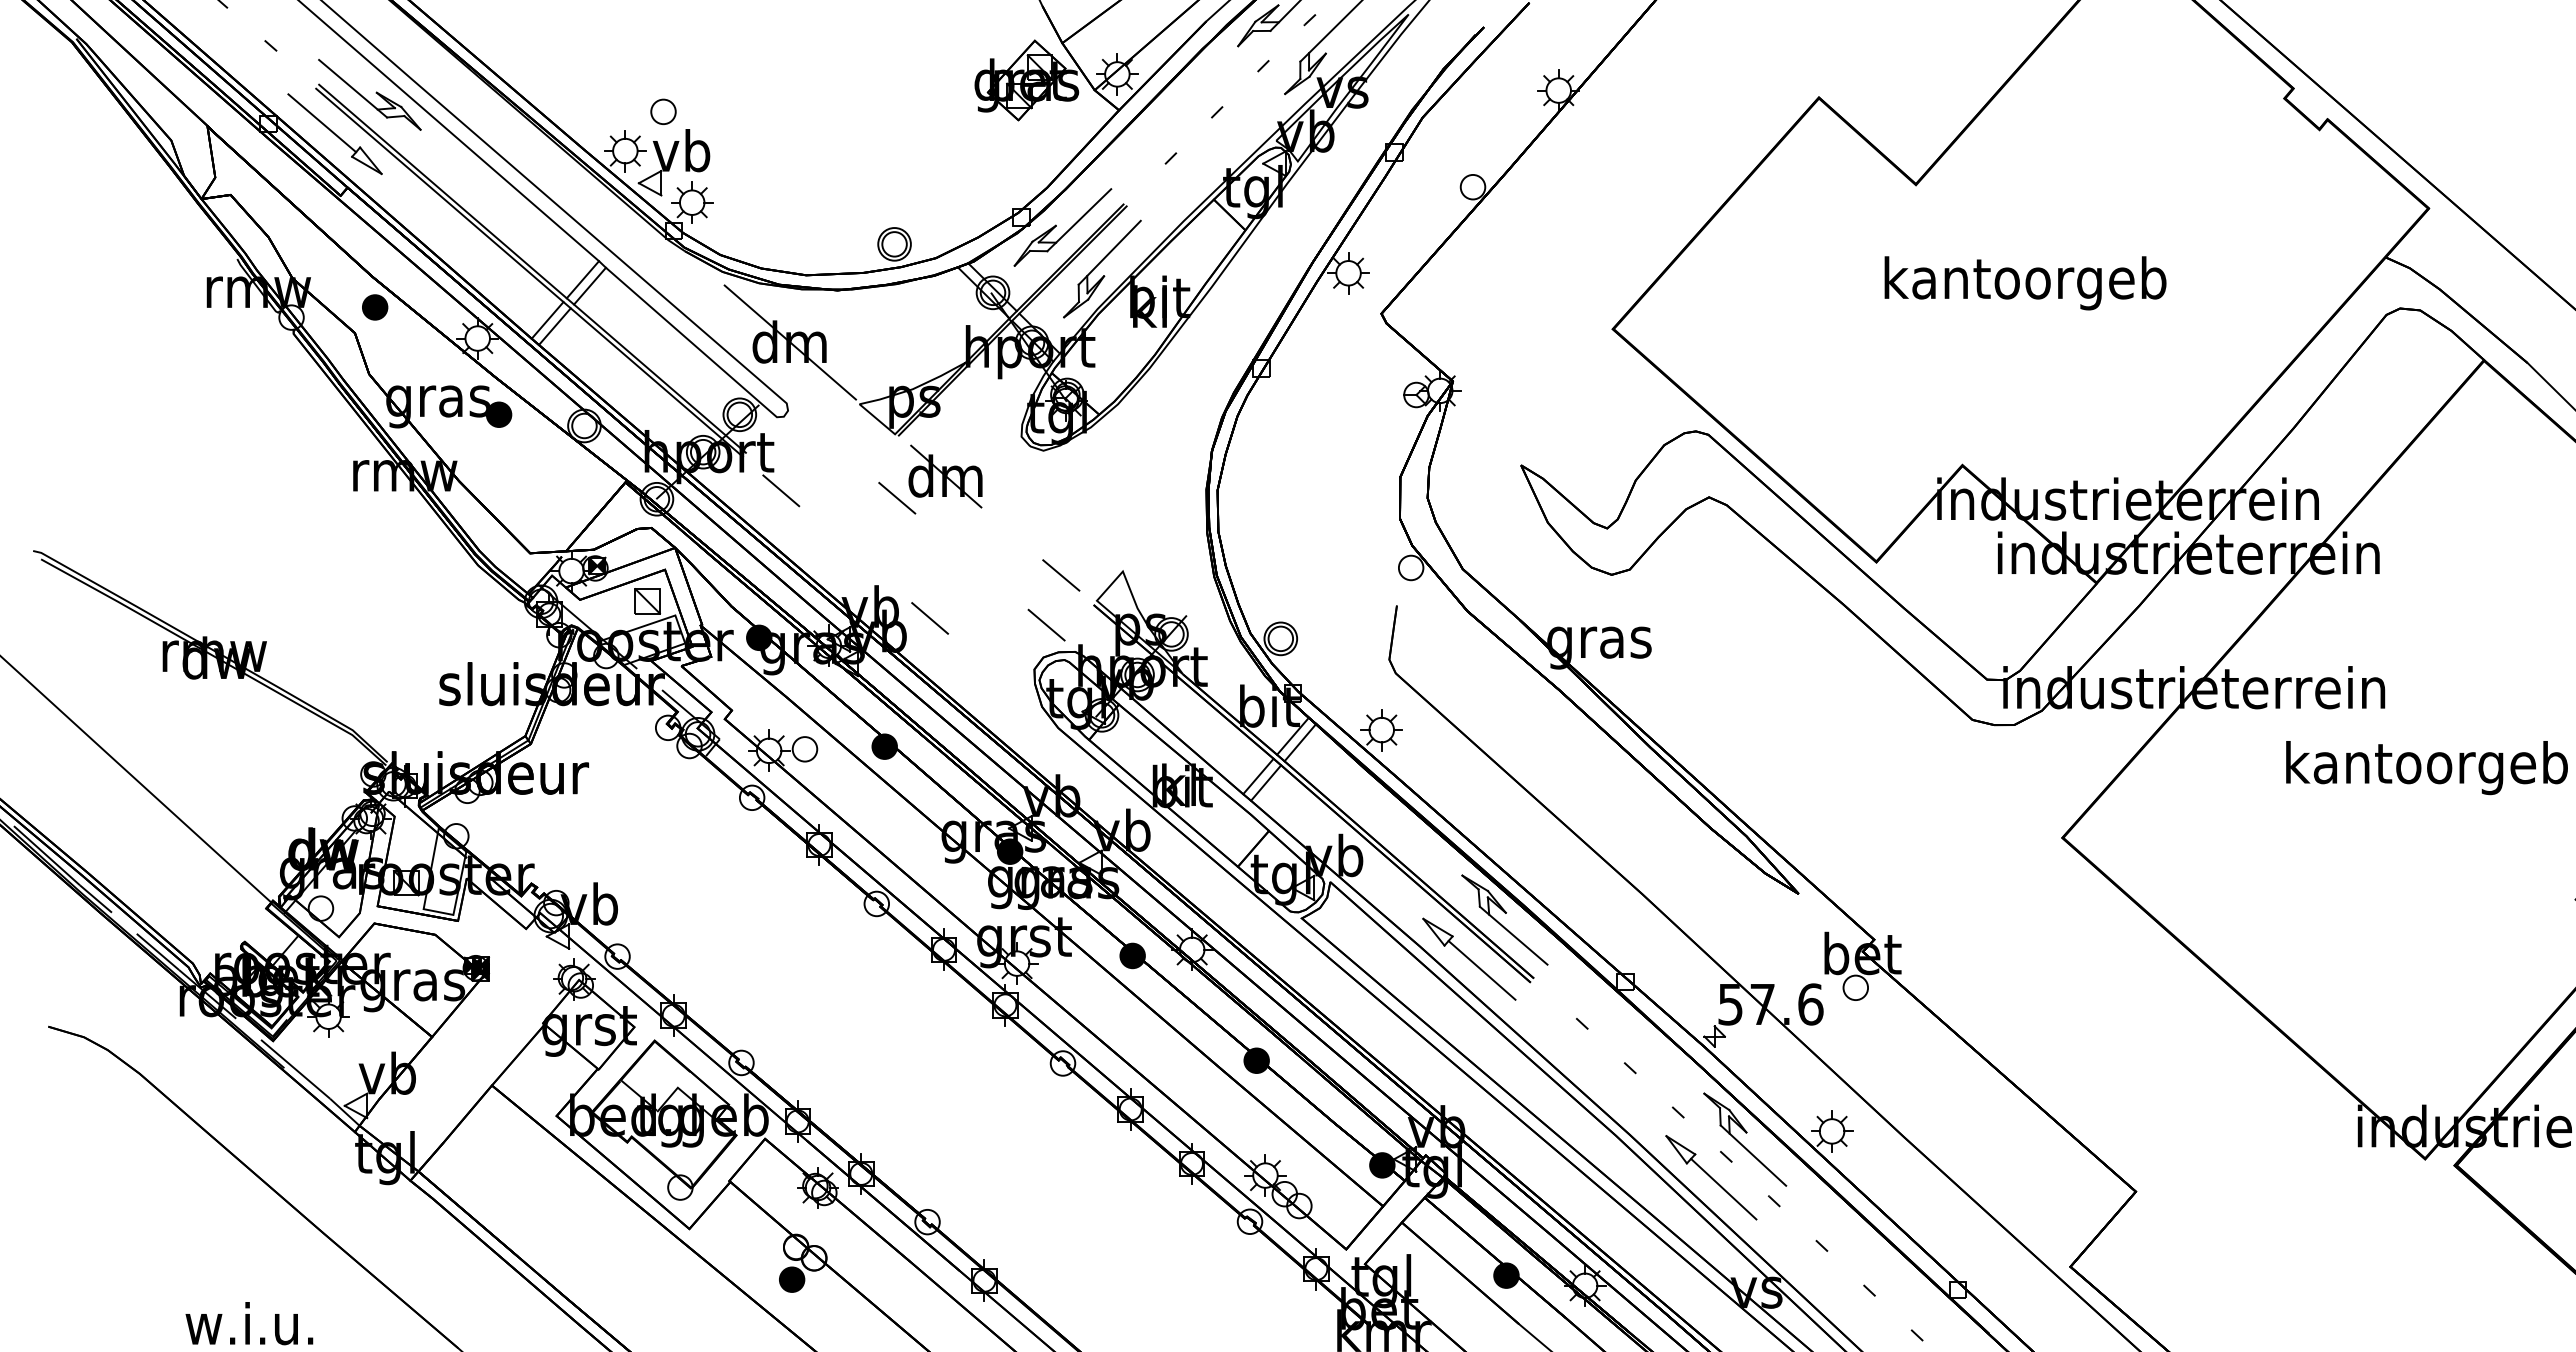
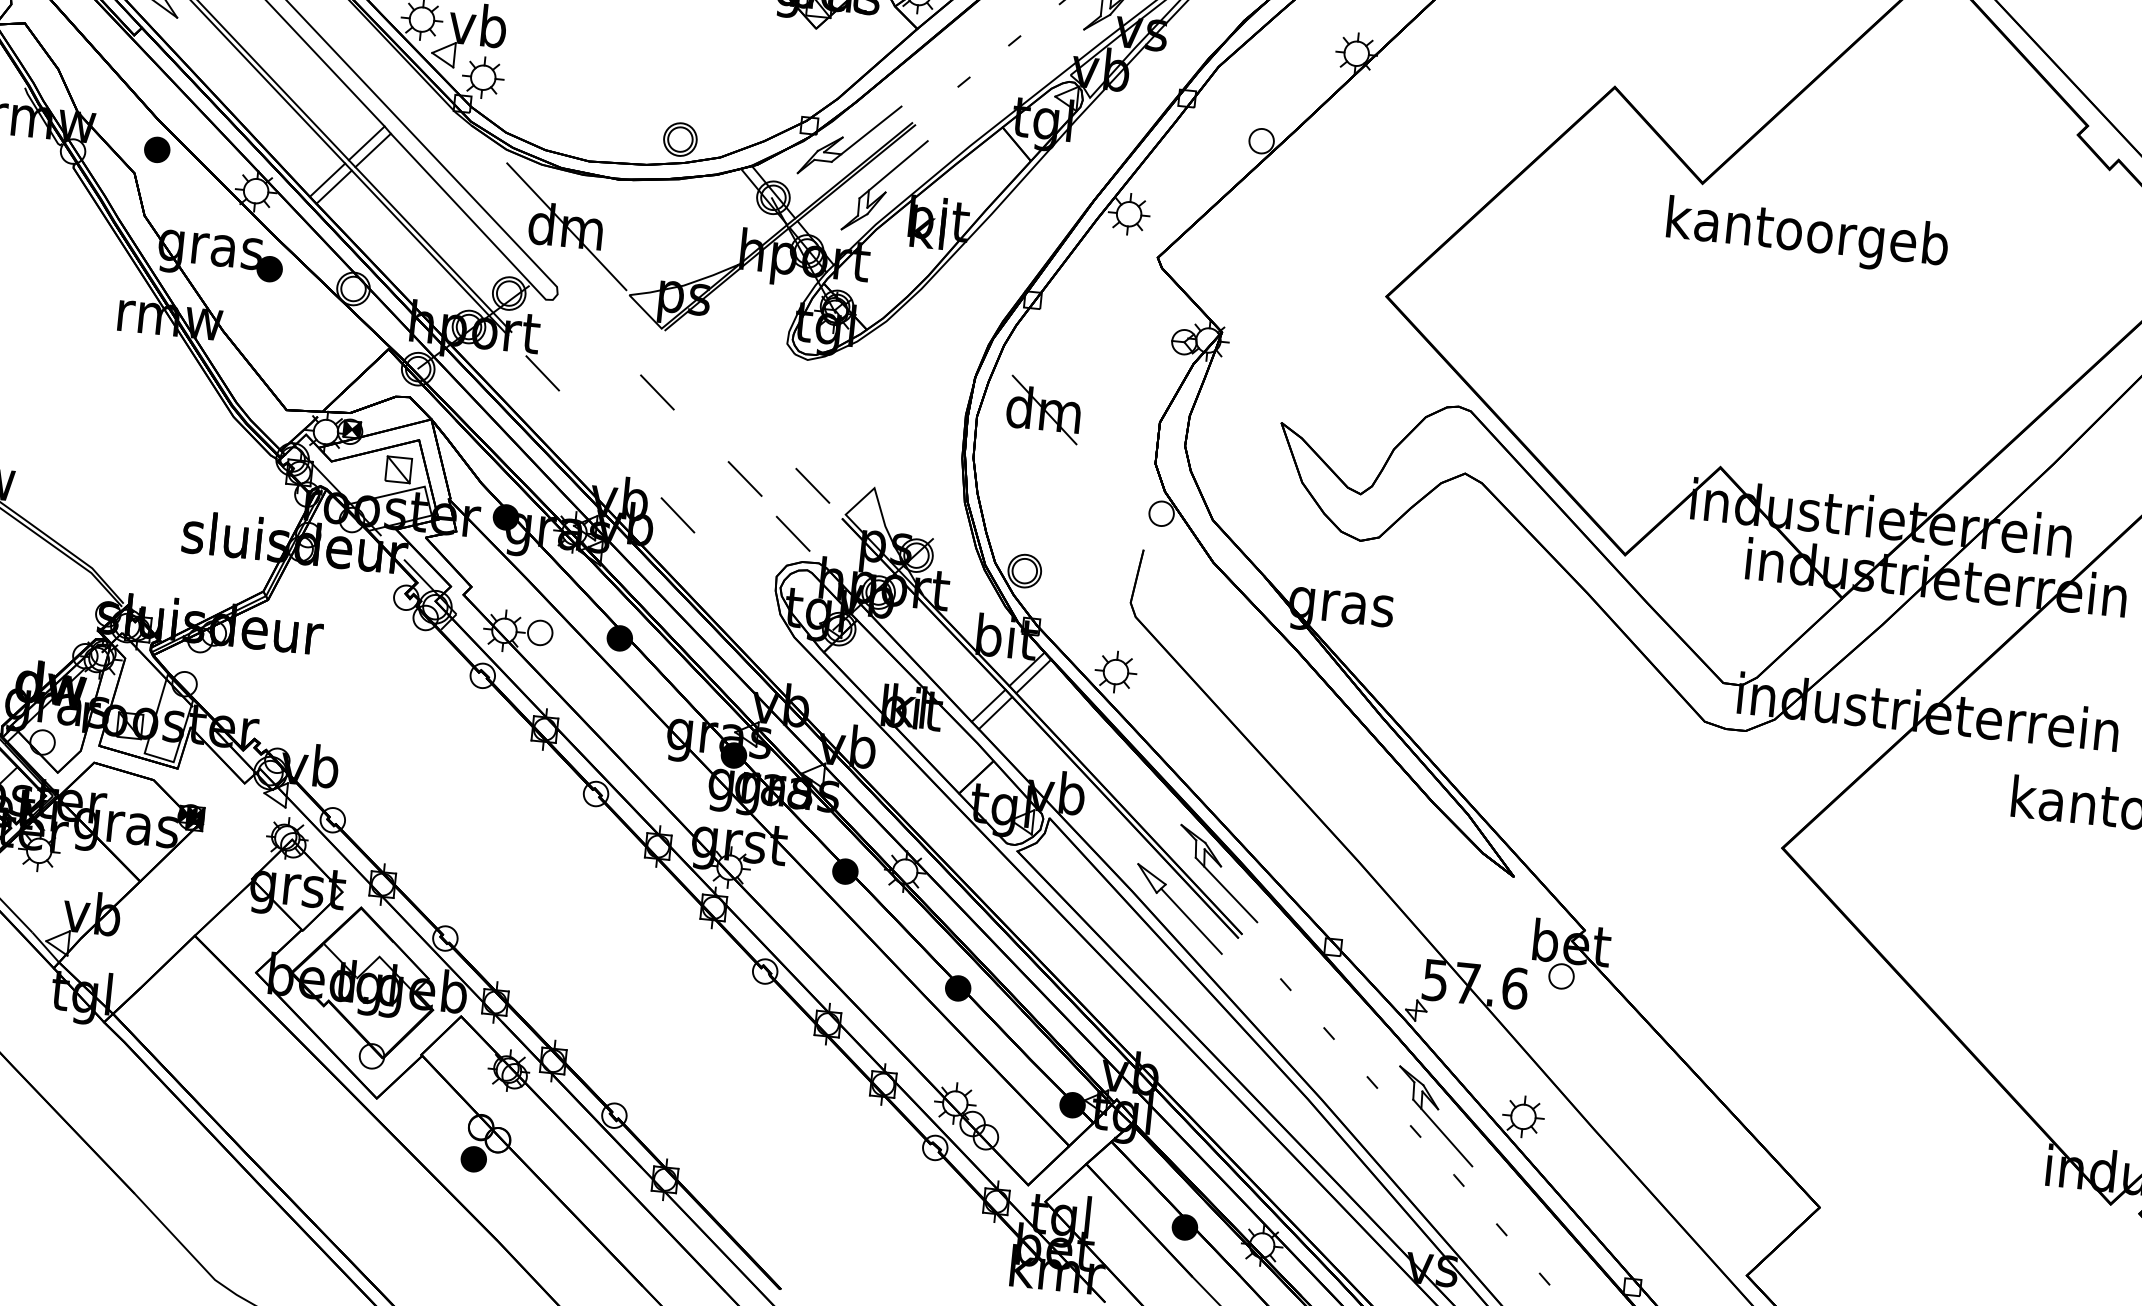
text: (2025, 283) -> (1807, 236), moved
part: (945, 476) -> (1043, 409), moved
line: (993, 575) -> (745, 479), added
part: (1711, 1177) -> (1398, 1150), removed

